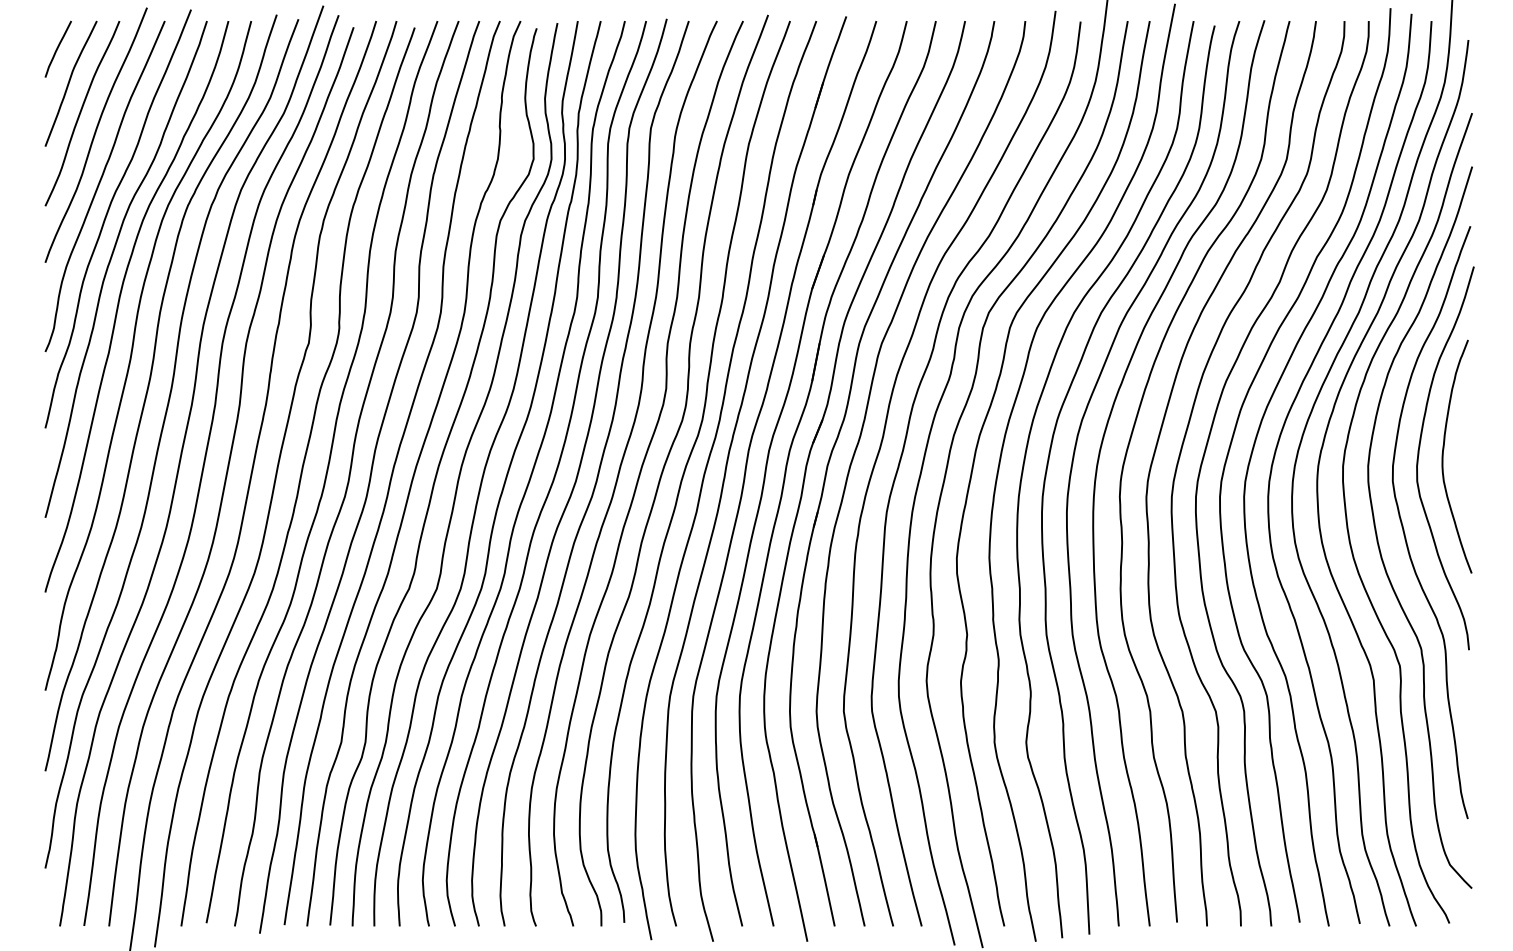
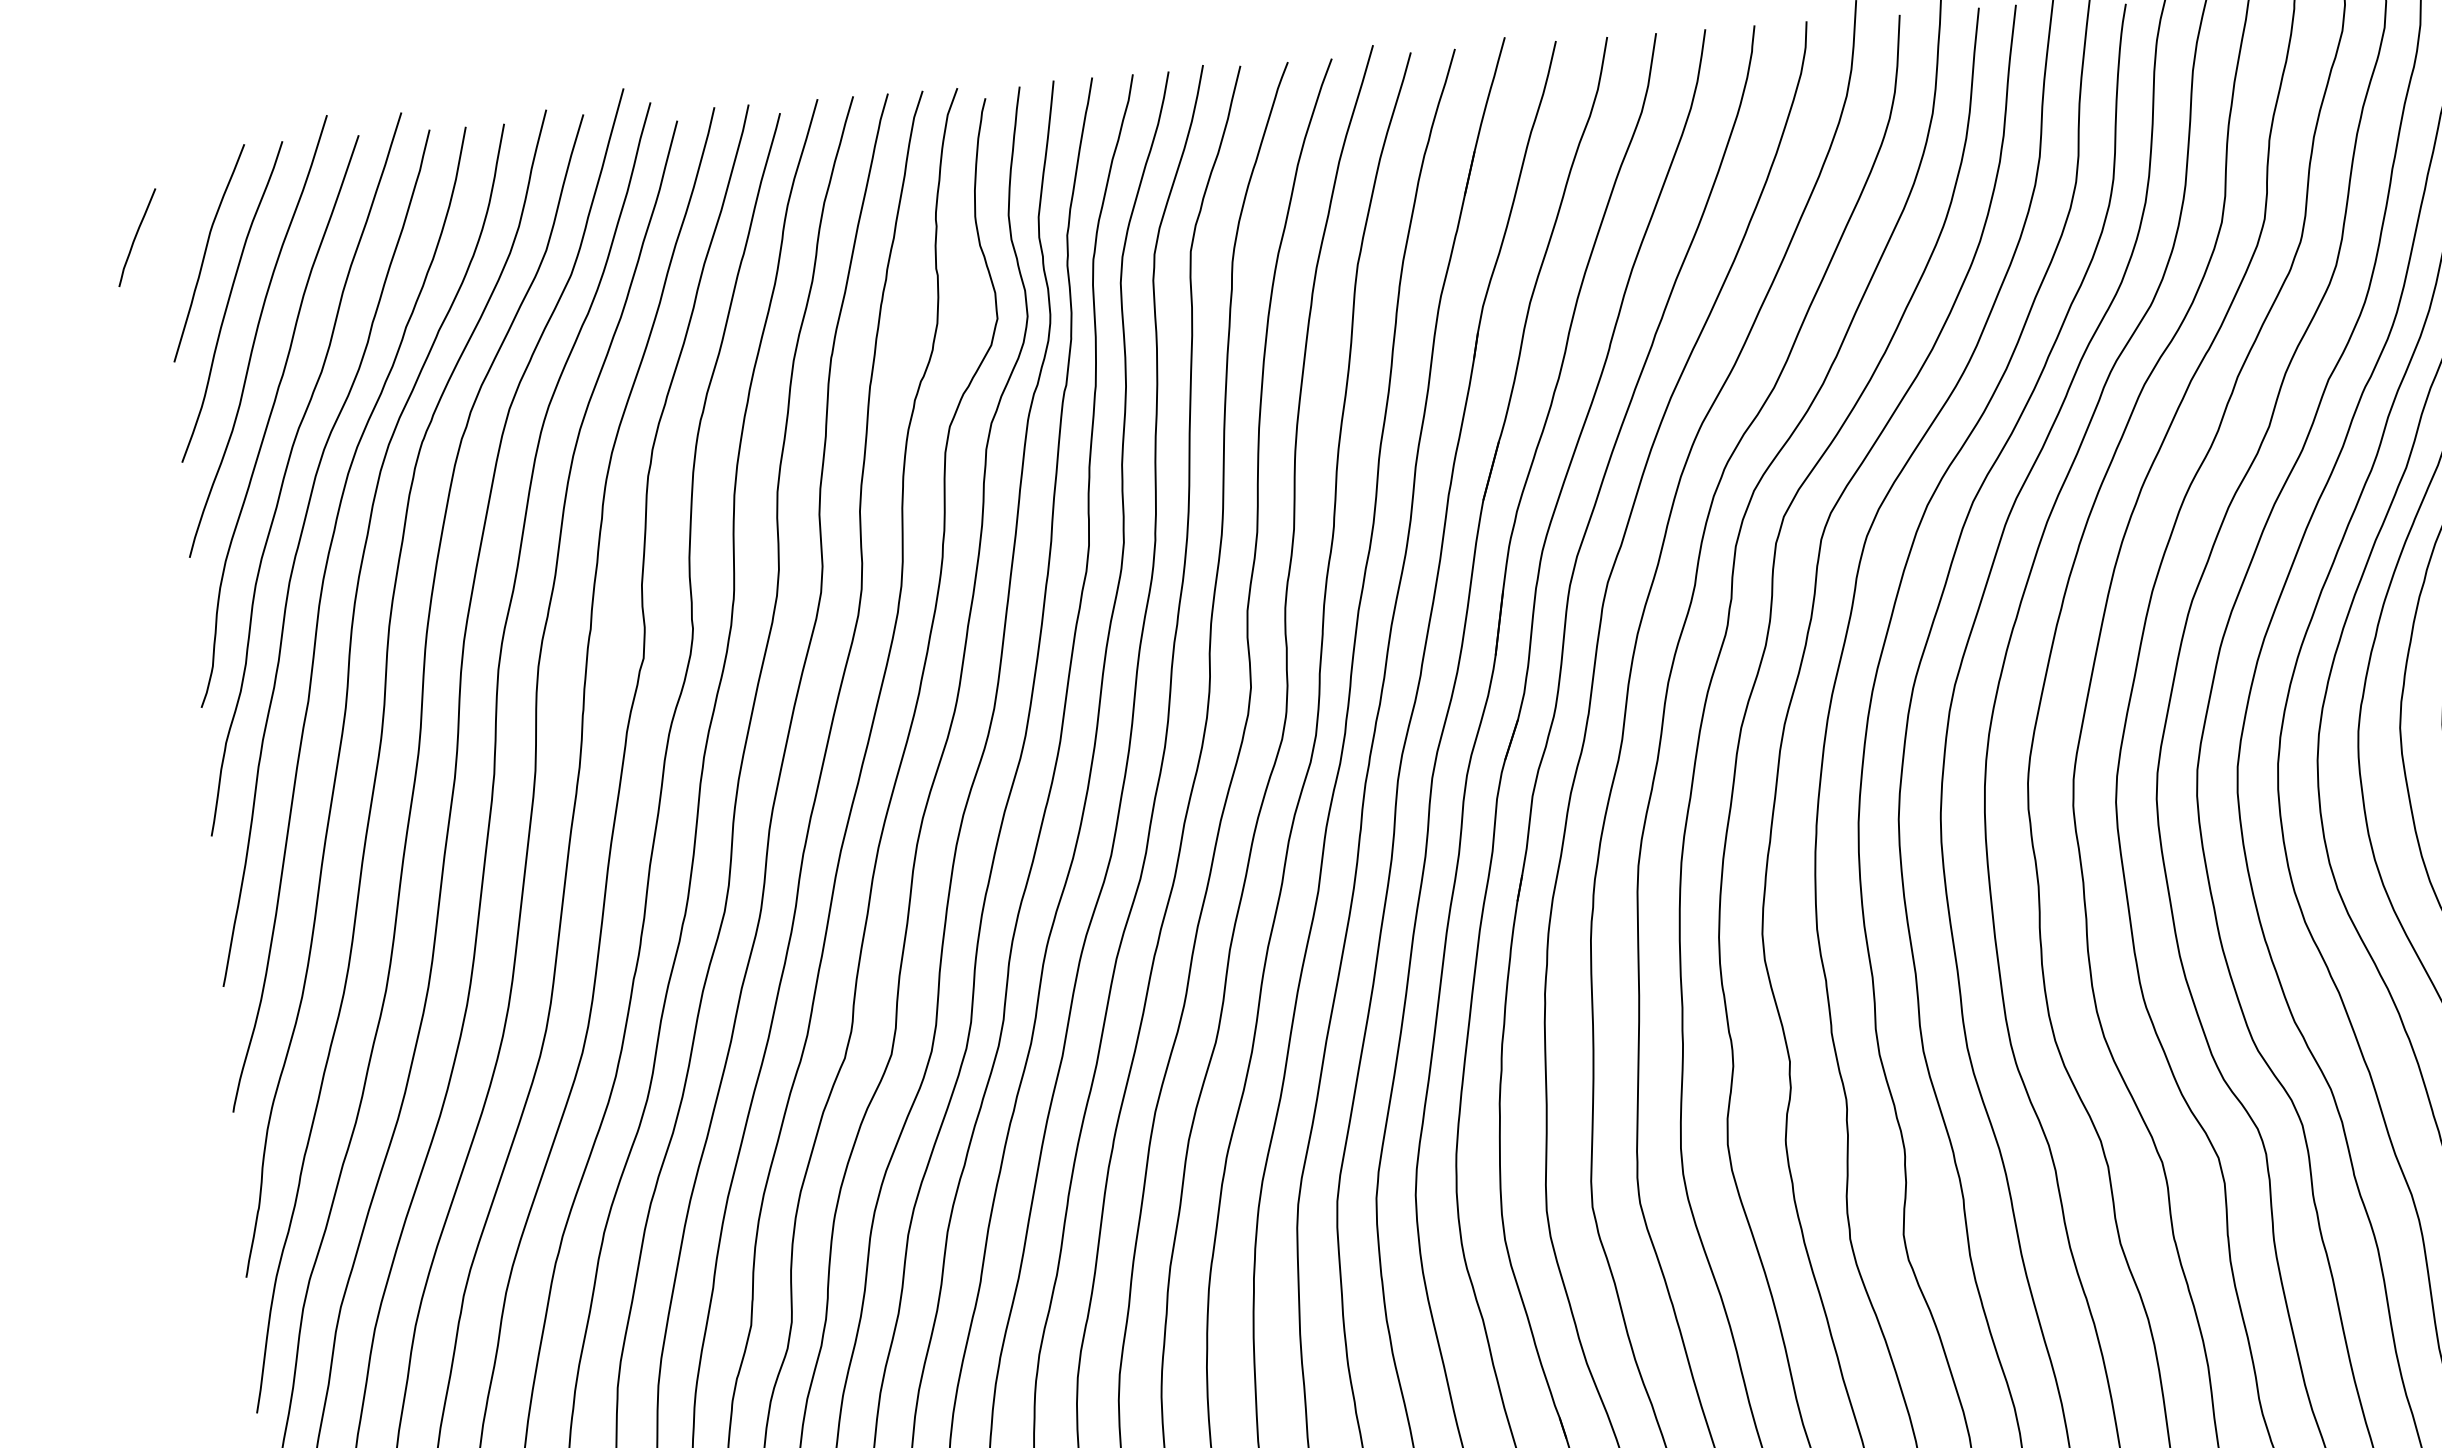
curve: (57, 48) -> (135, 236), moved

